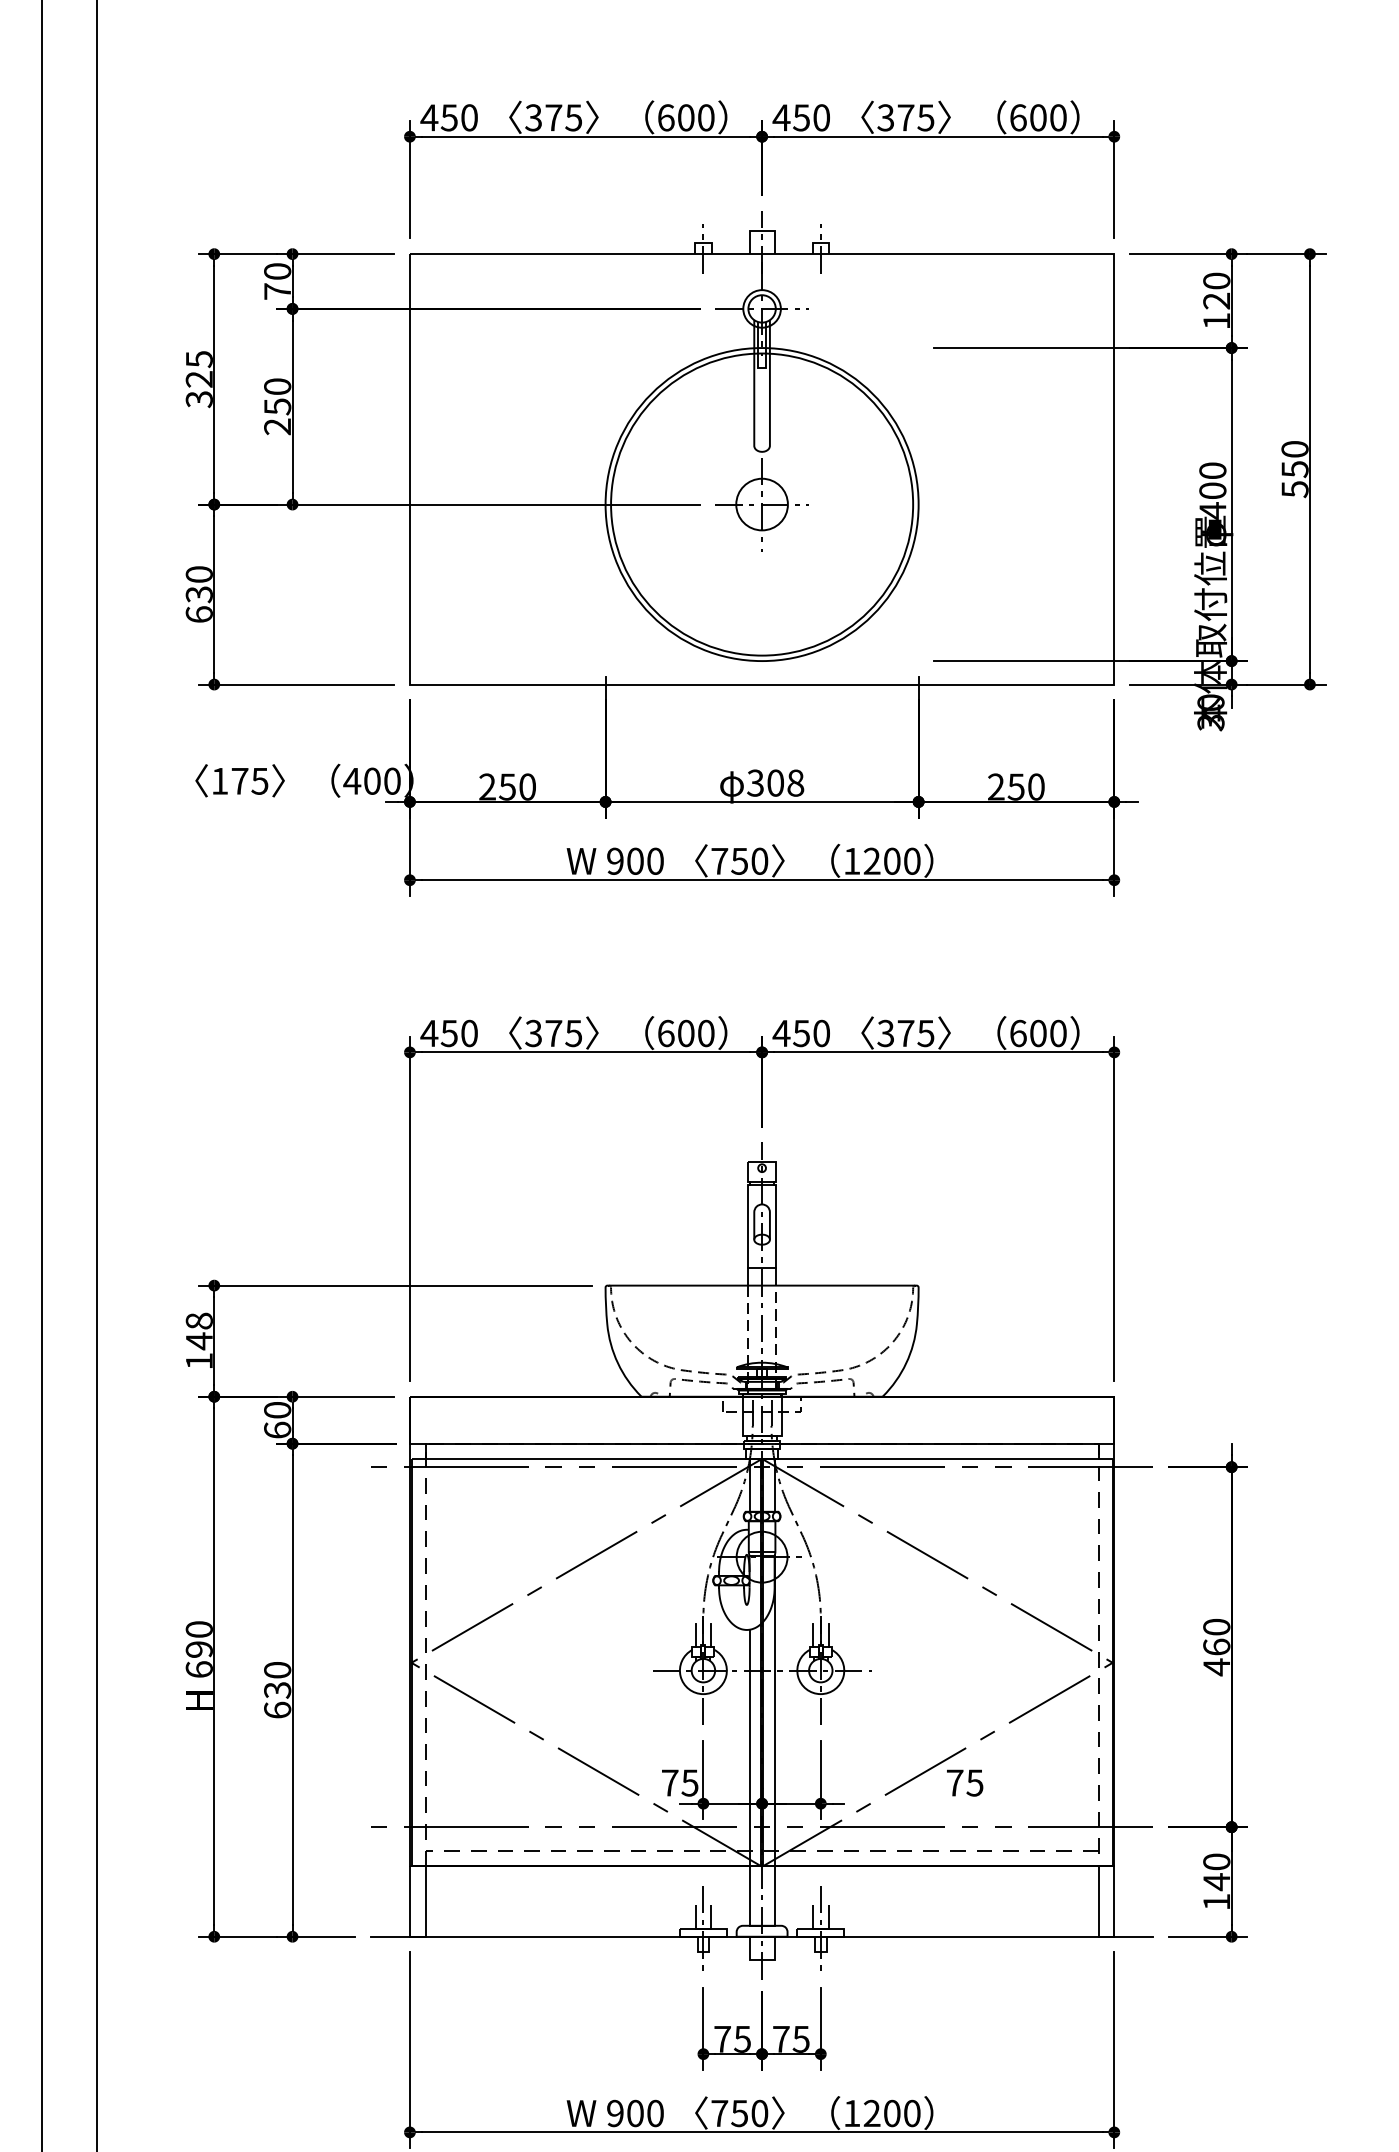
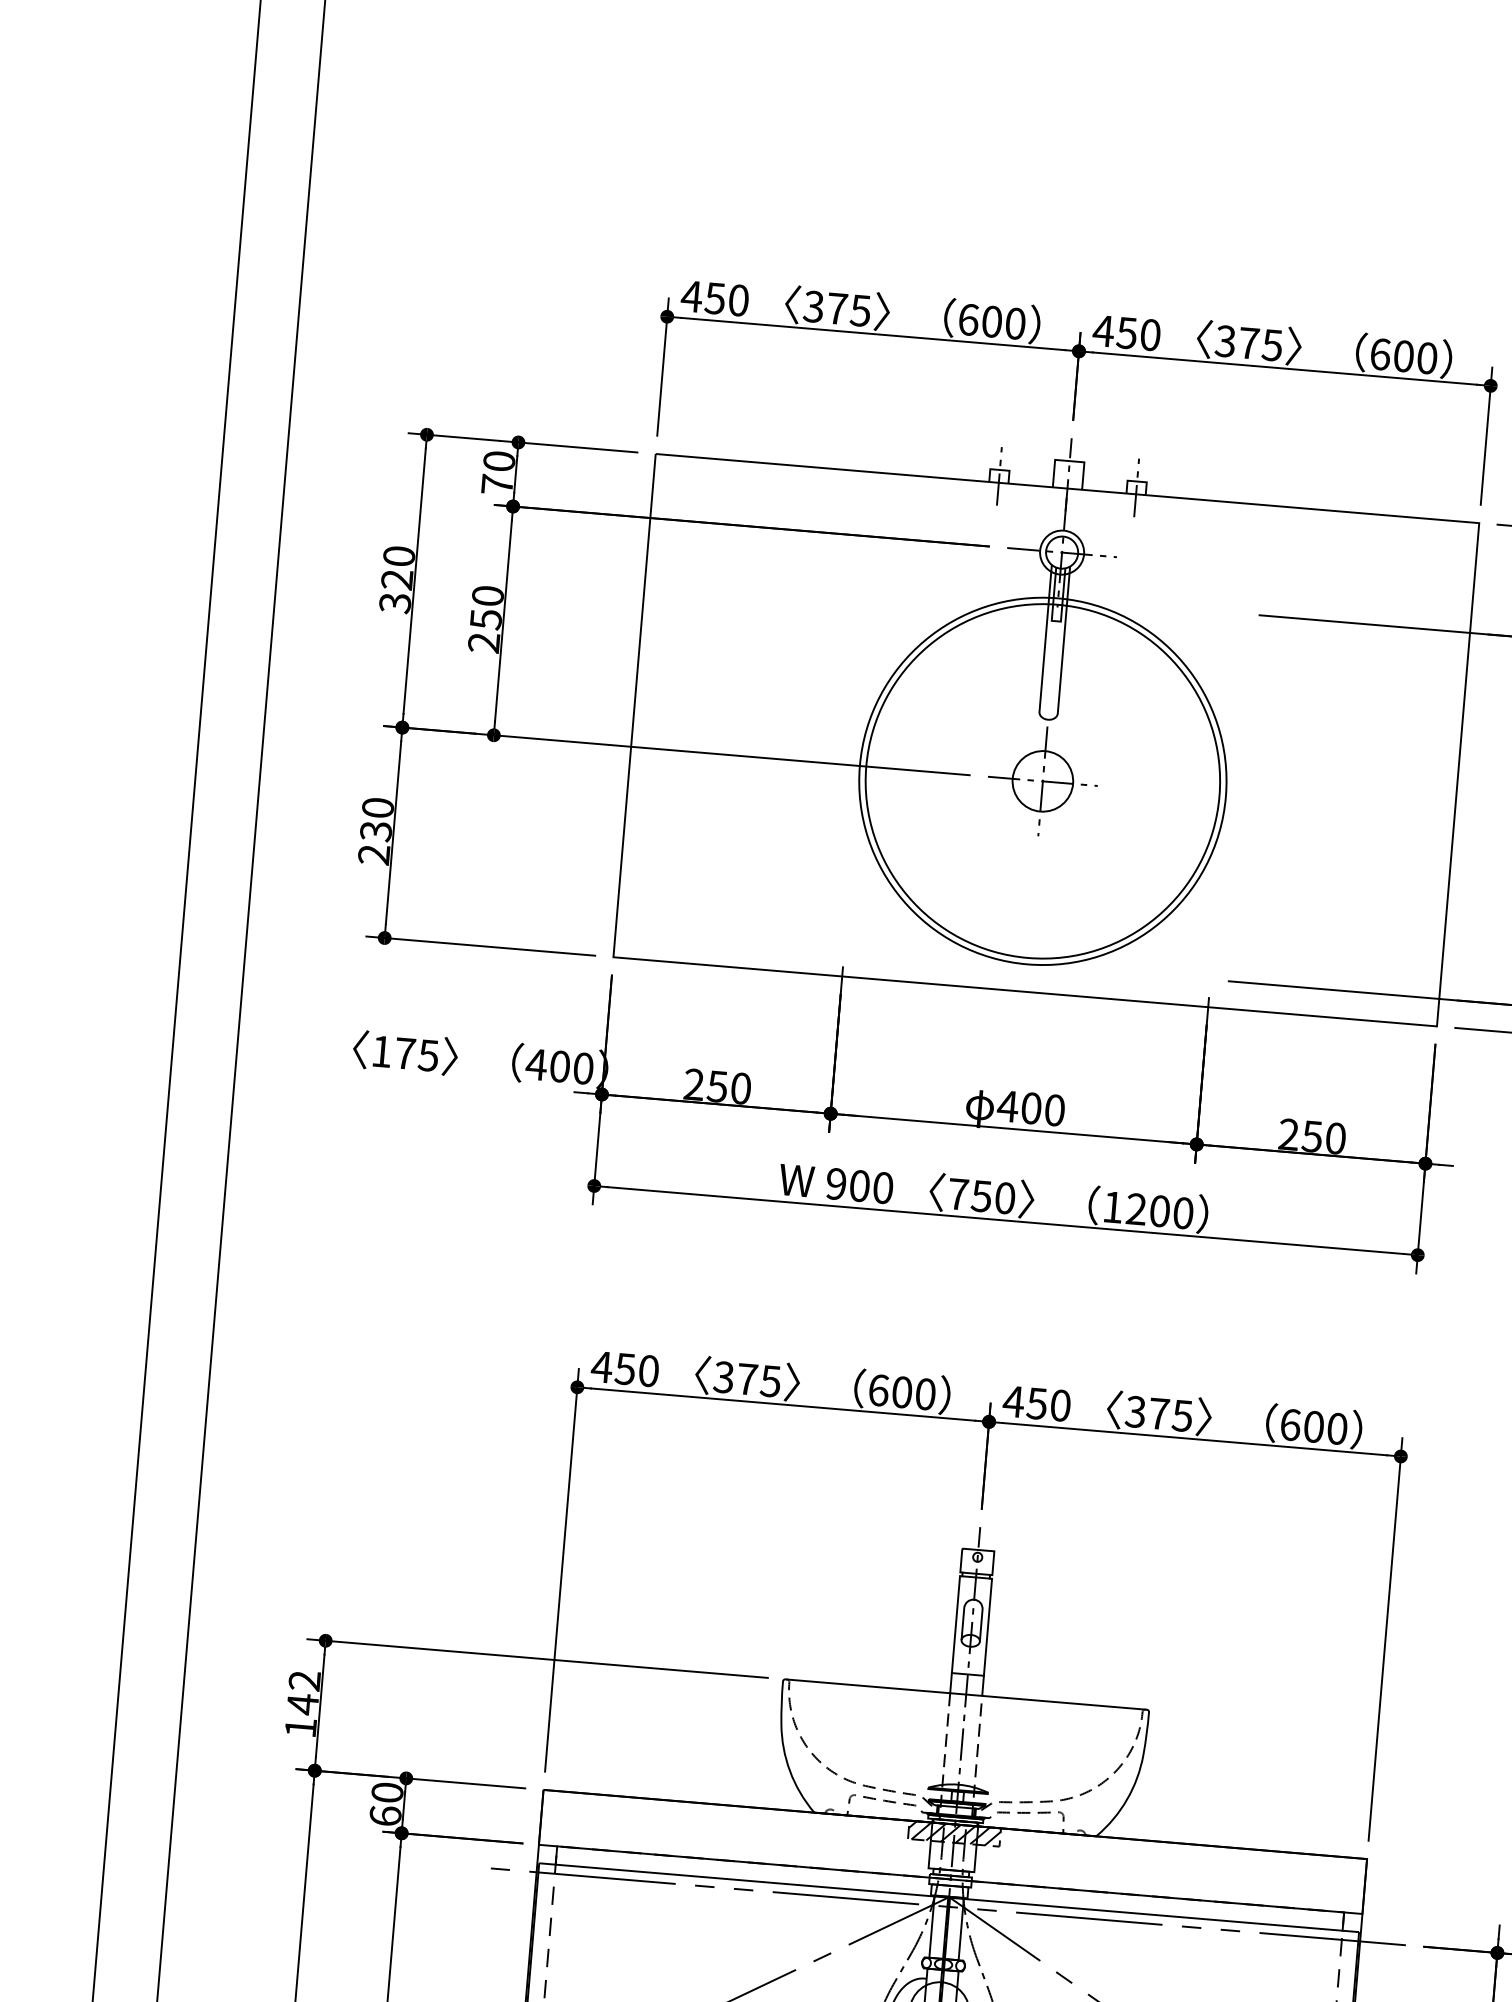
text: (198, 359) -> (398, 556), 325 -> 320
text: (198, 614) -> (373, 854), 630 -> 230
text: (775, 782) -> (1031, 1107), 308 -> 400
text: (198, 1320) -> (303, 1680), 148 -> 142
hatch: (761, 1404) -> (953, 1833), added

